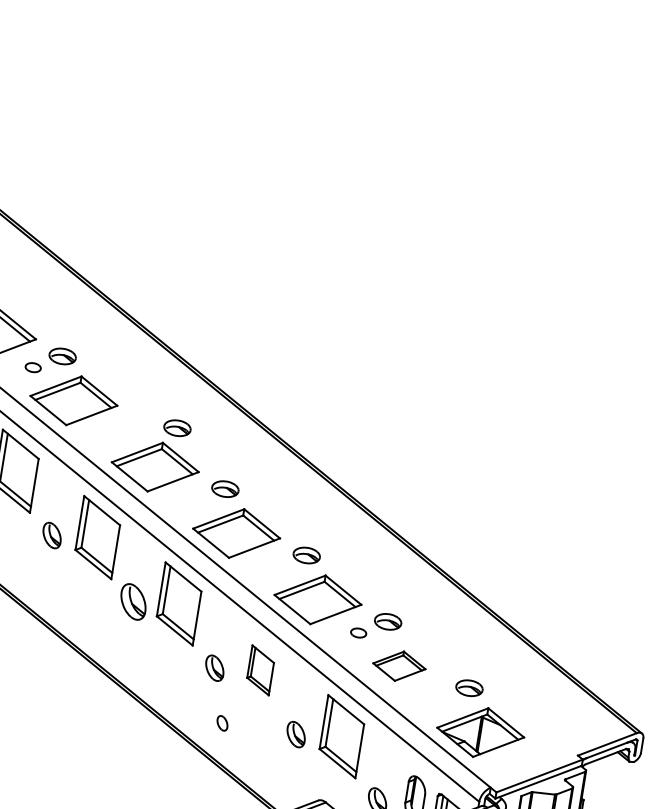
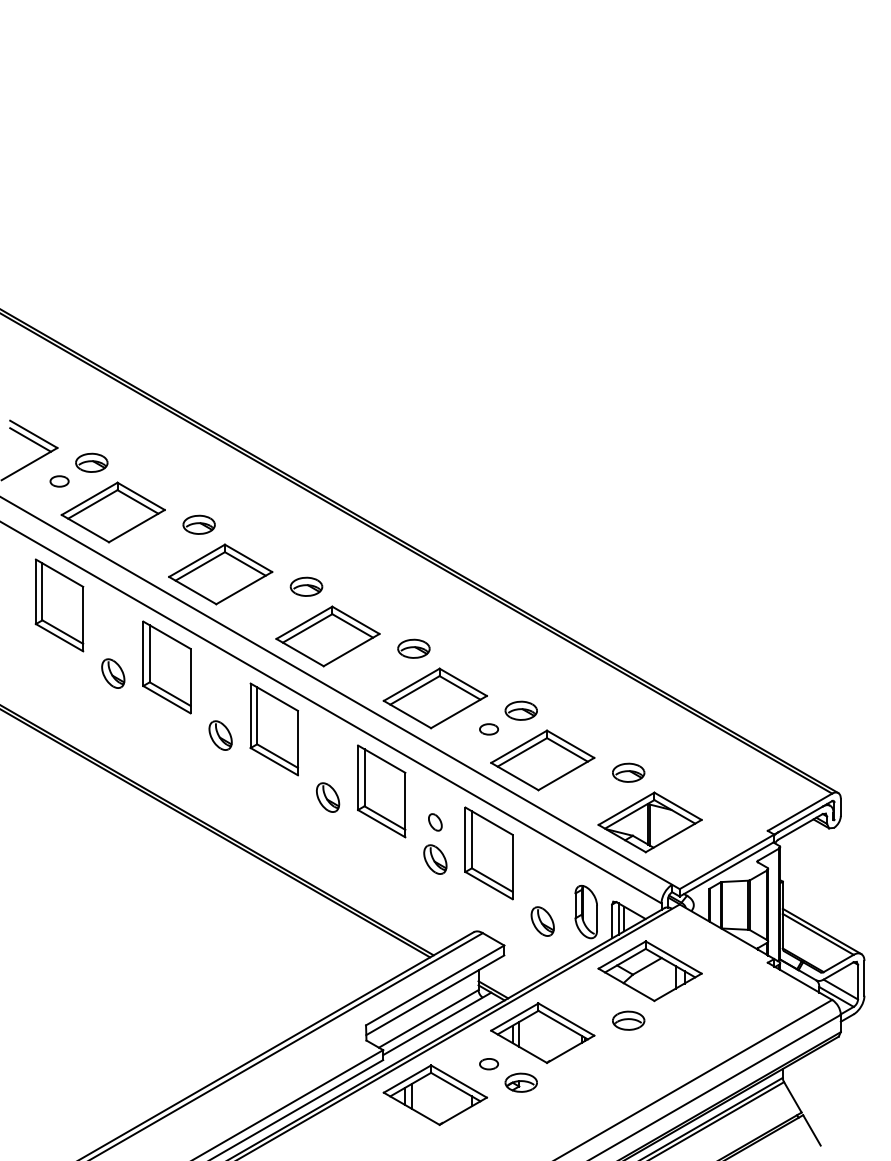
part: (176, 427) -> (198, 524), moved
part: (133, 601) -> (220, 735), size x0.71
part: (399, 666) -> (542, 760), size x1.67
part: (260, 670) -> (381, 791), size x1.67
part: (222, 723) -> (435, 822), moved

